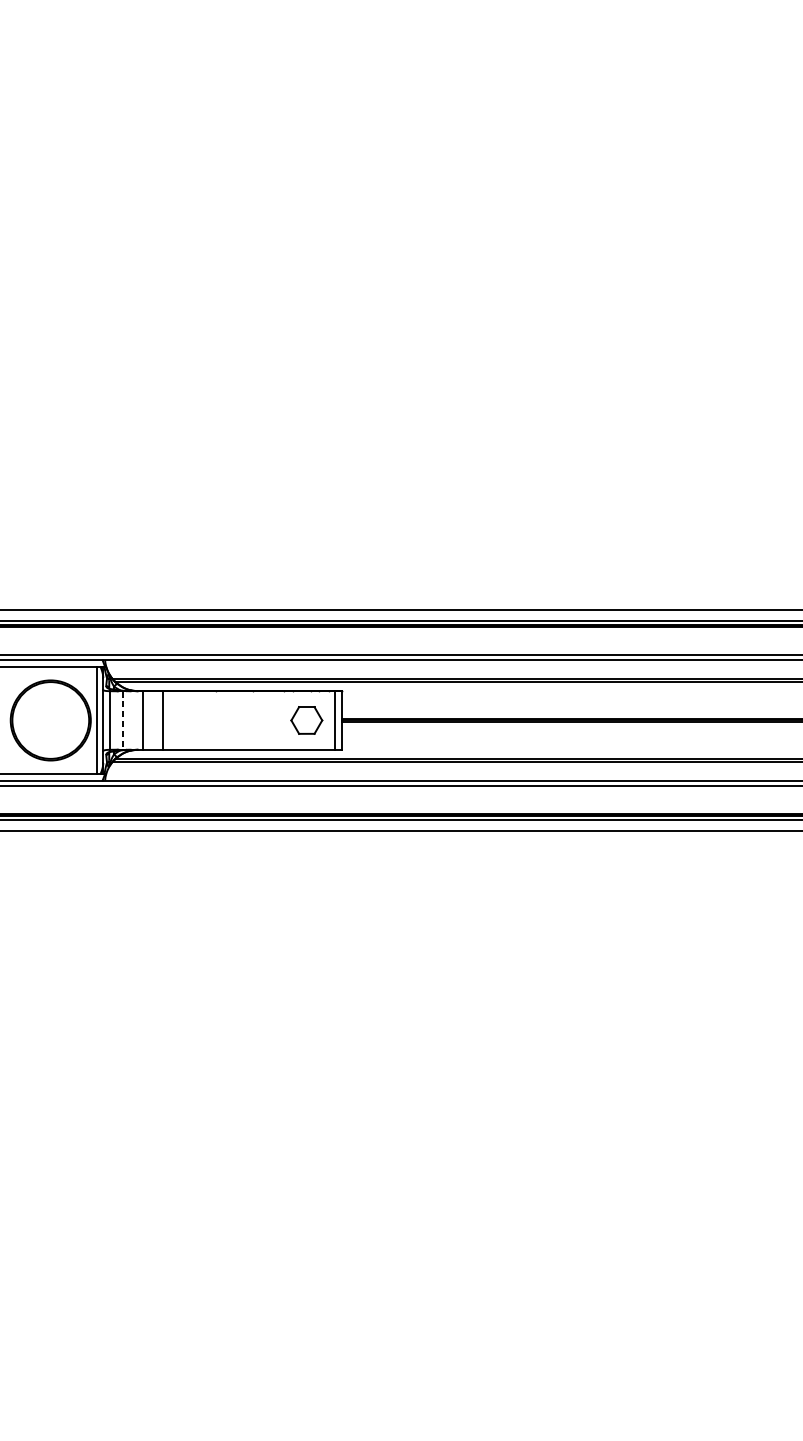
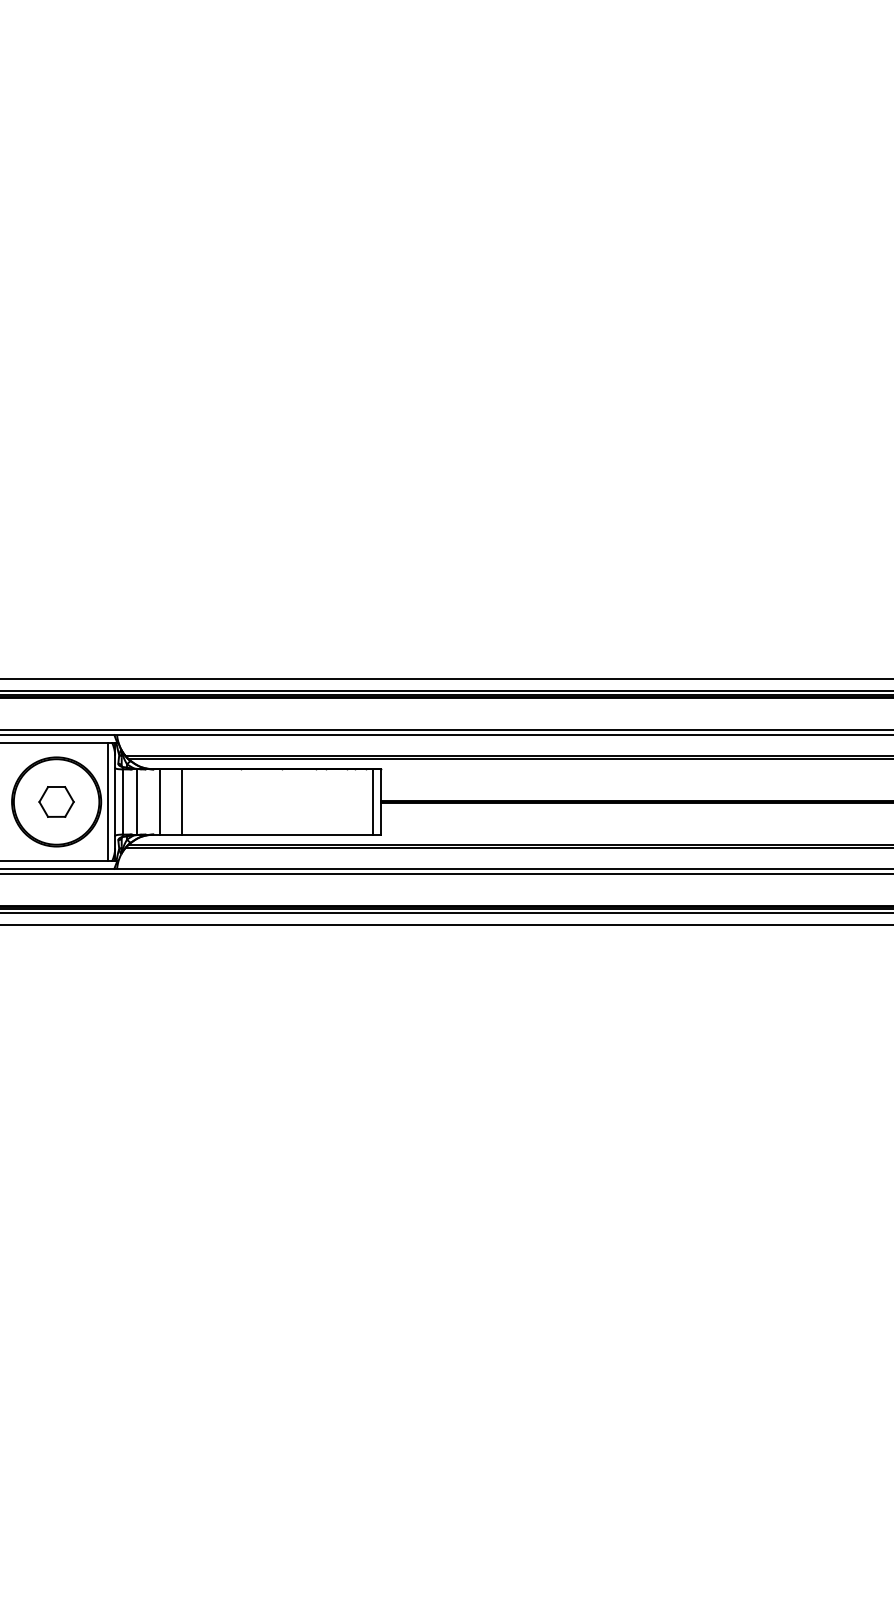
line: (123, 720) -> (137, 802), dashed -> solid
part: (306, 720) -> (56, 801), moved

